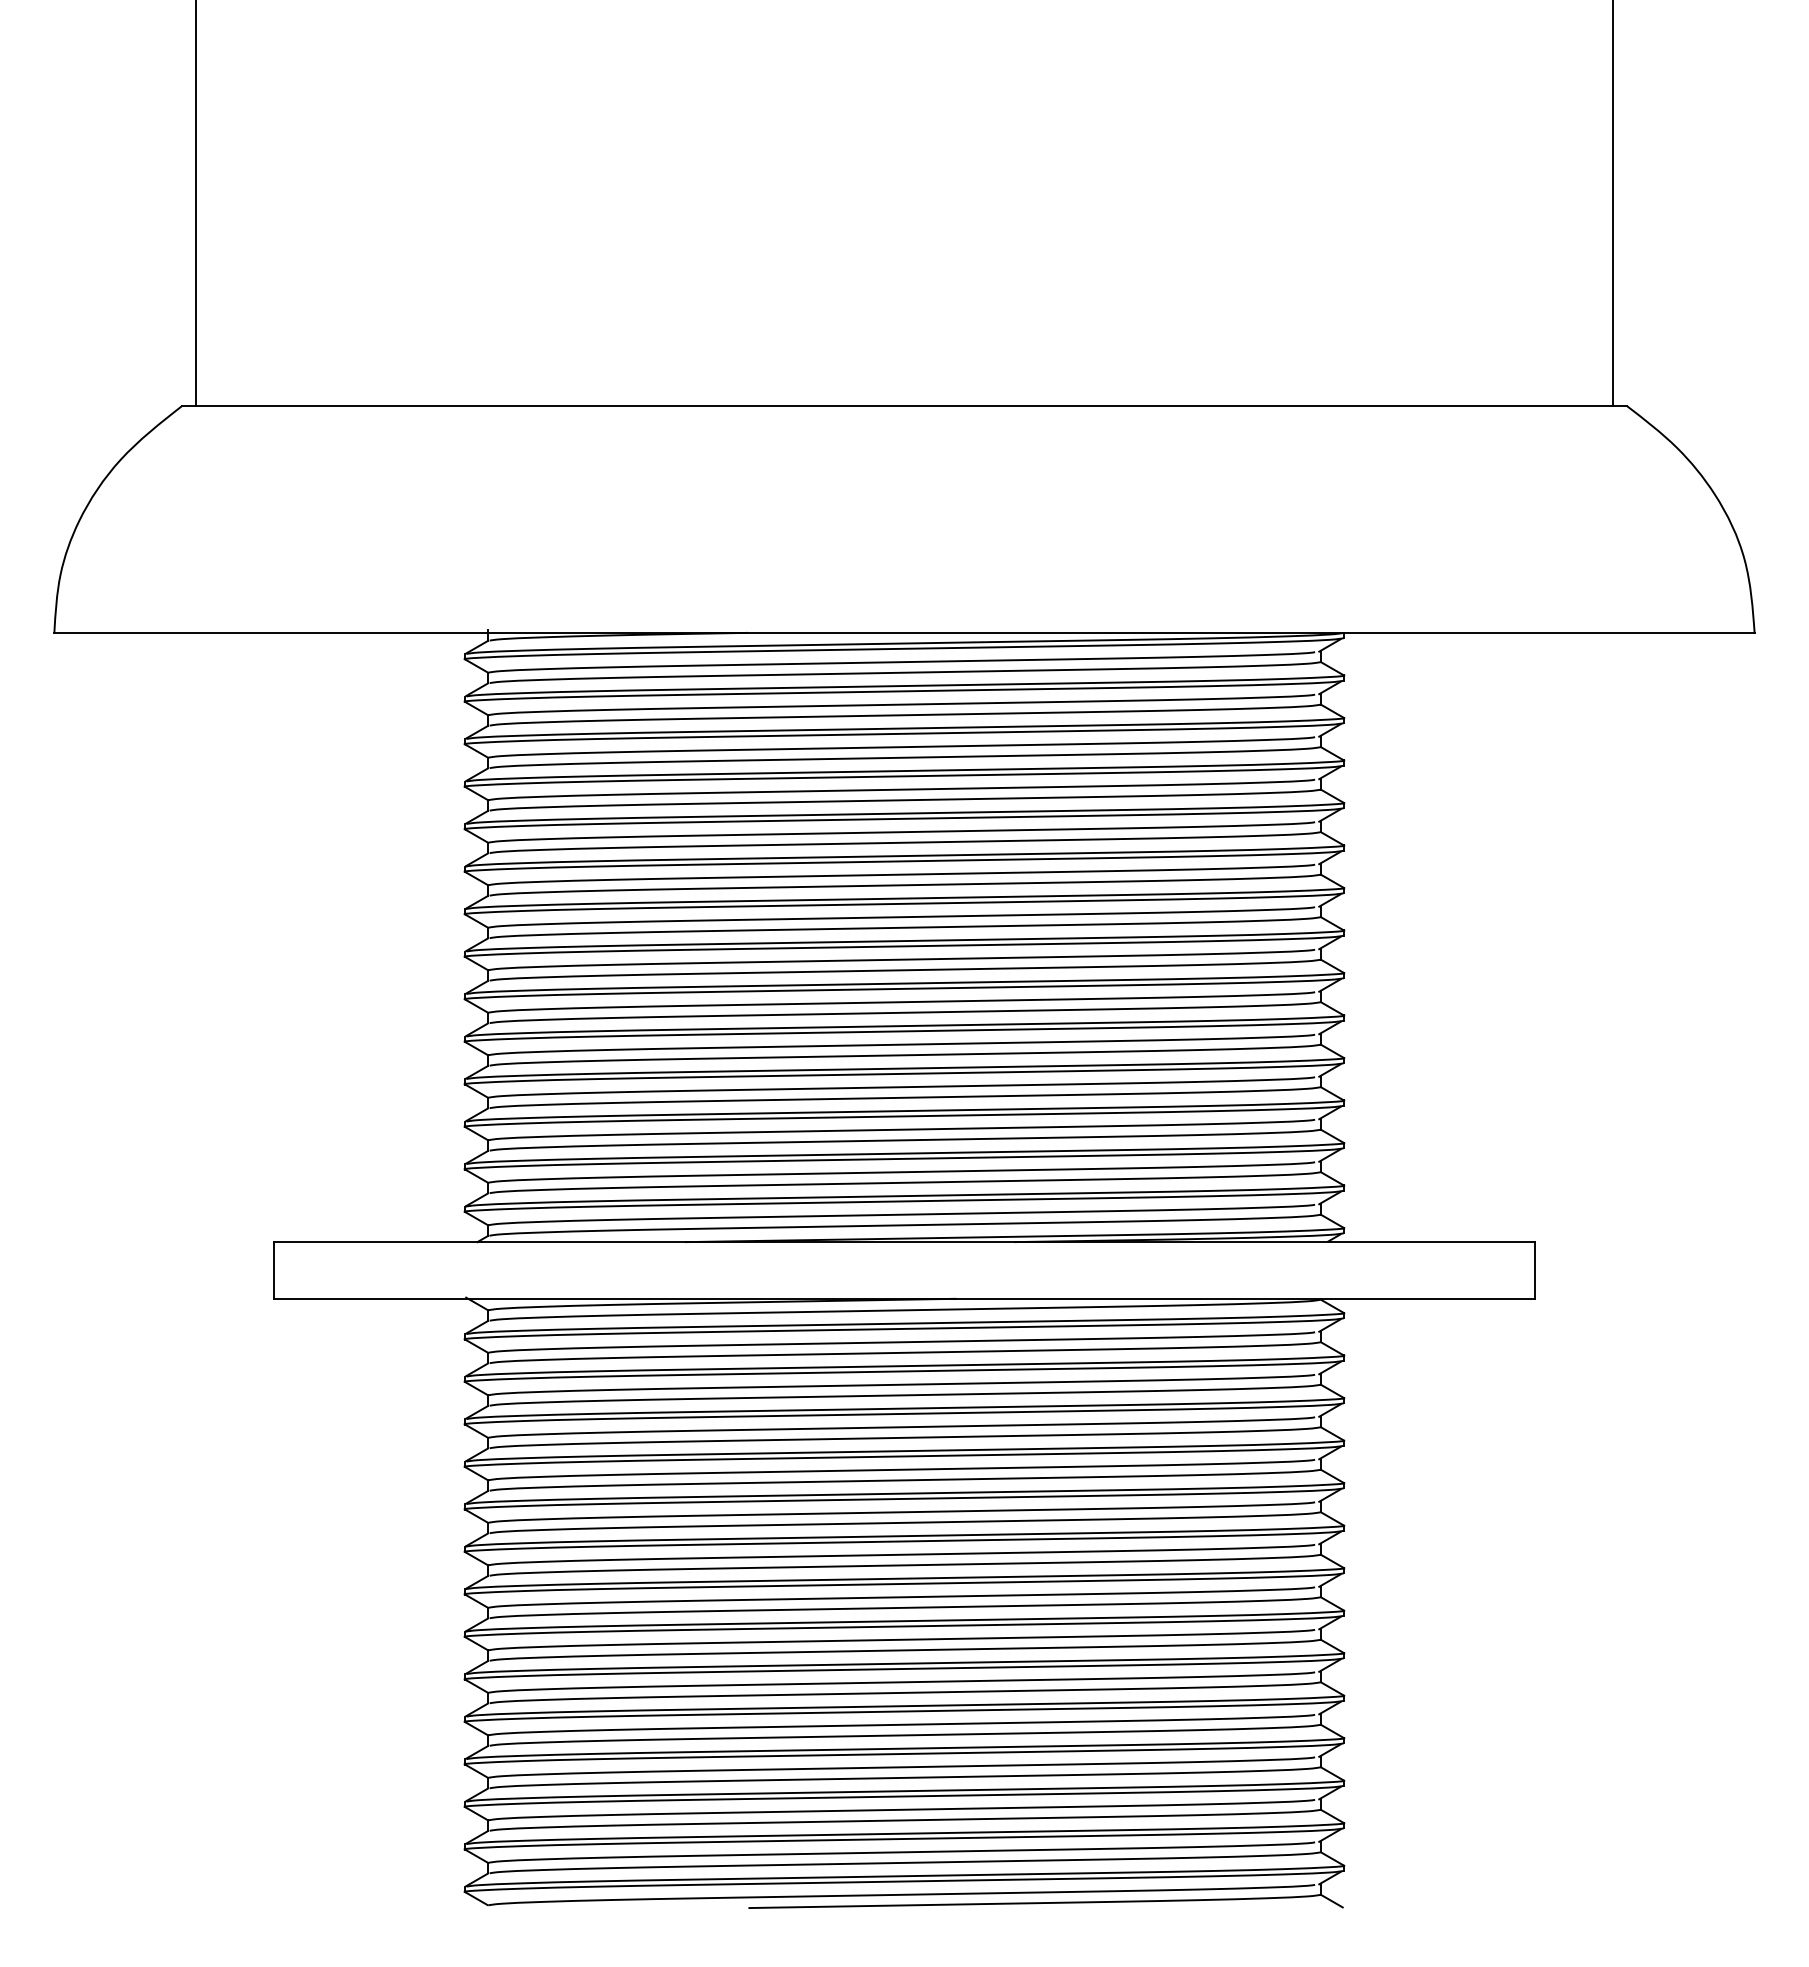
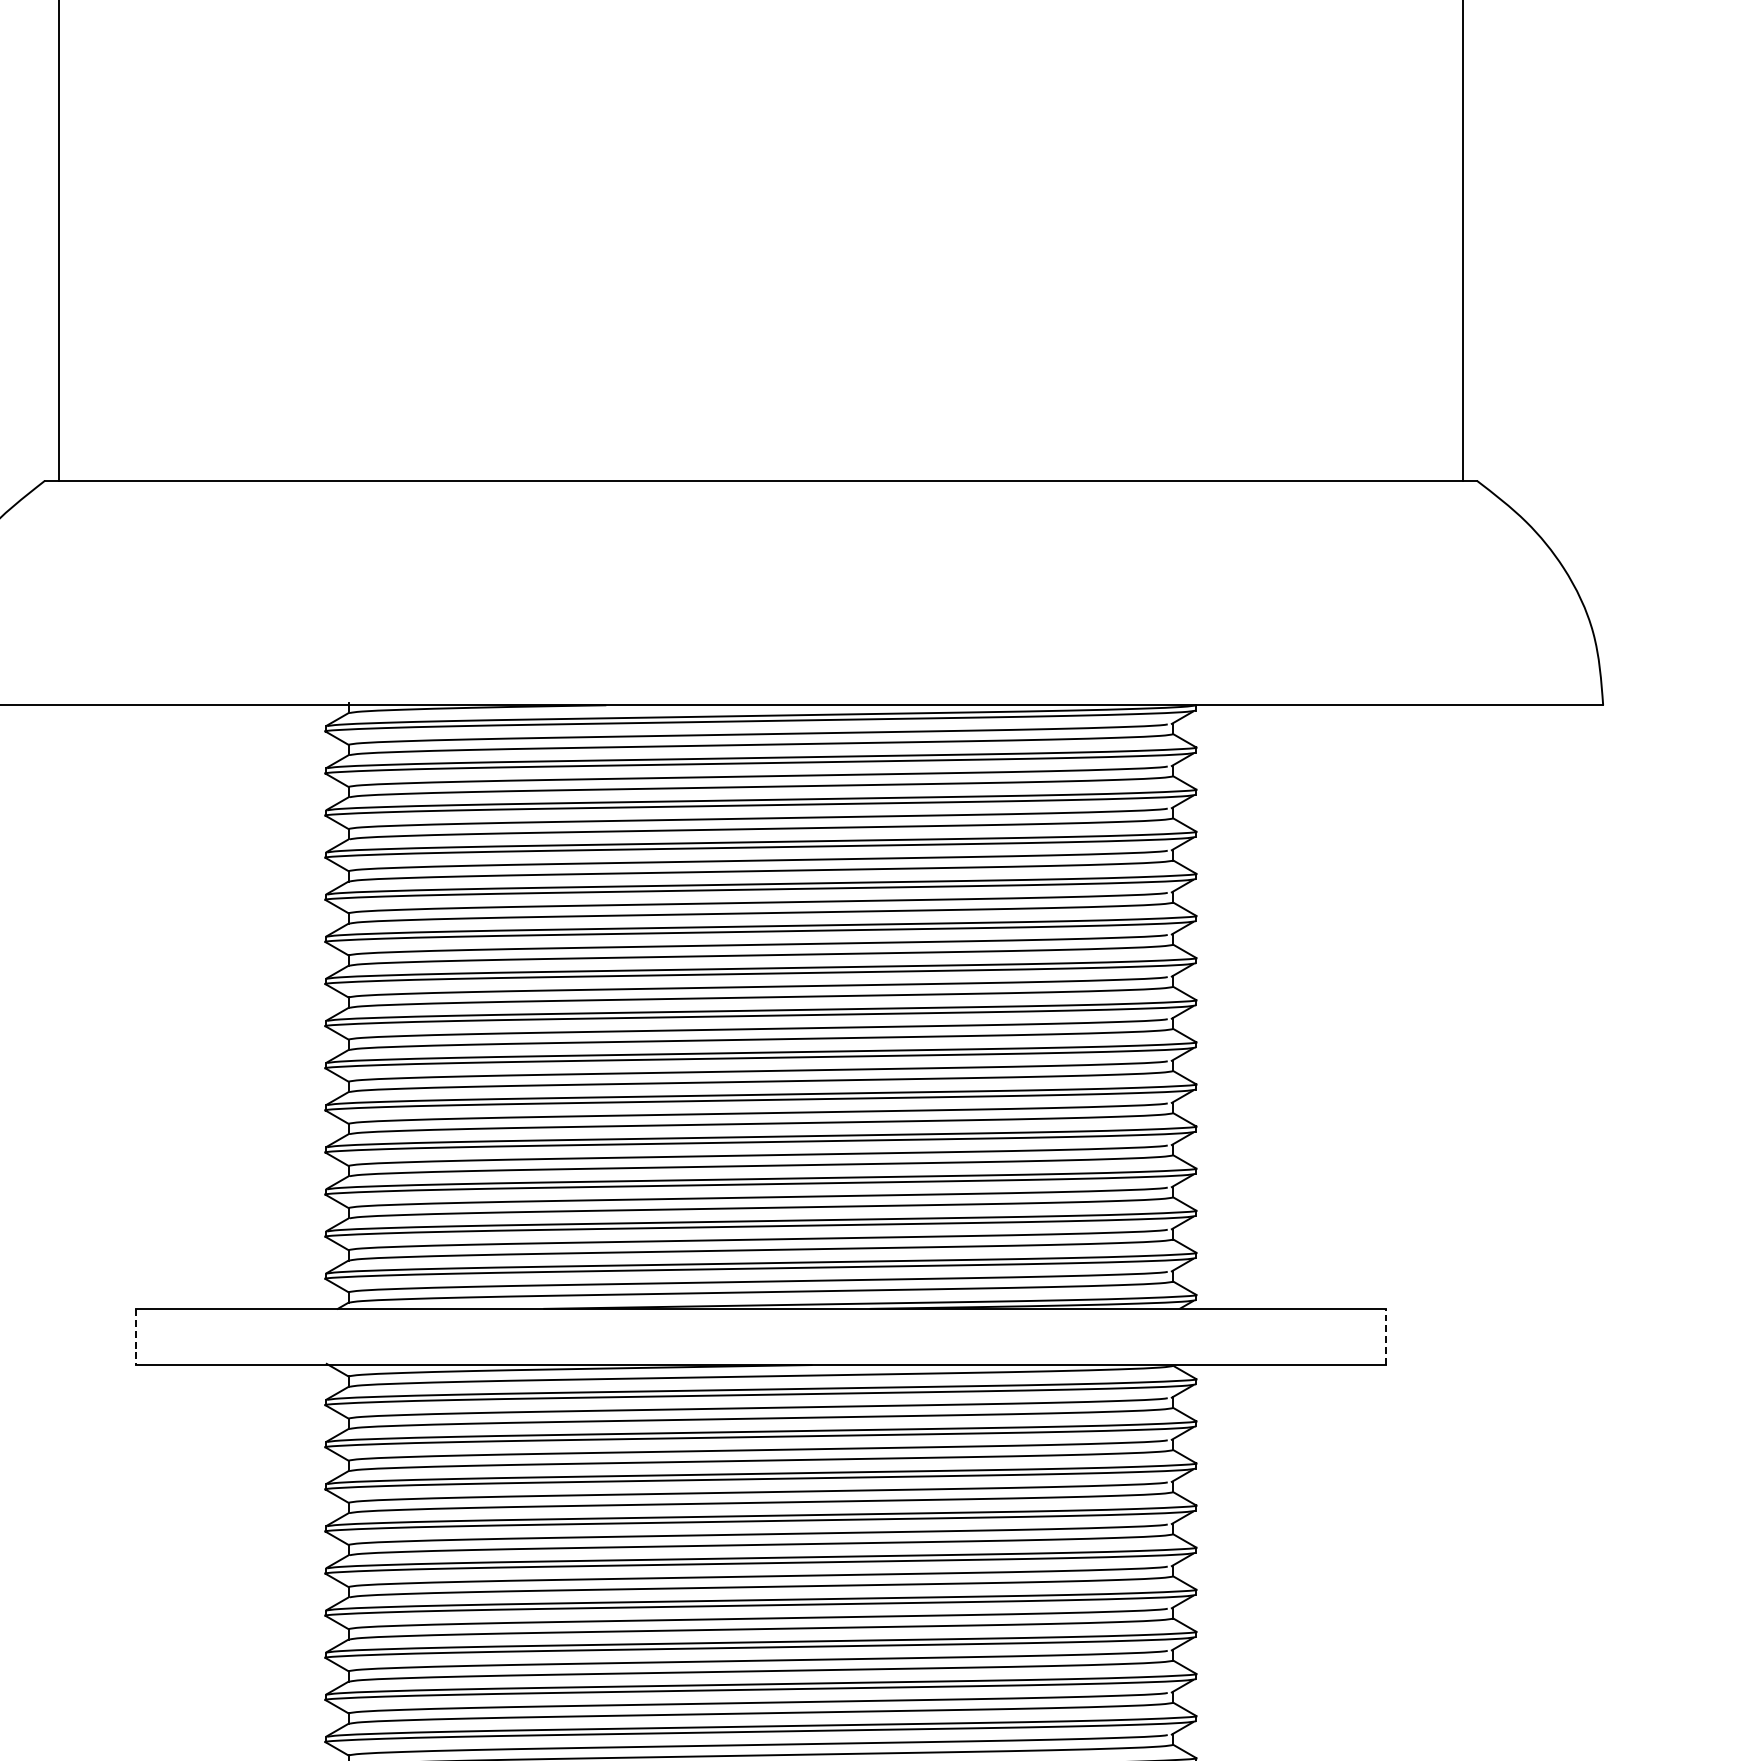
line: (1535, 1269) -> (1386, 1335), solid -> dashed
line: (273, 1270) -> (135, 1336), solid -> dashed

